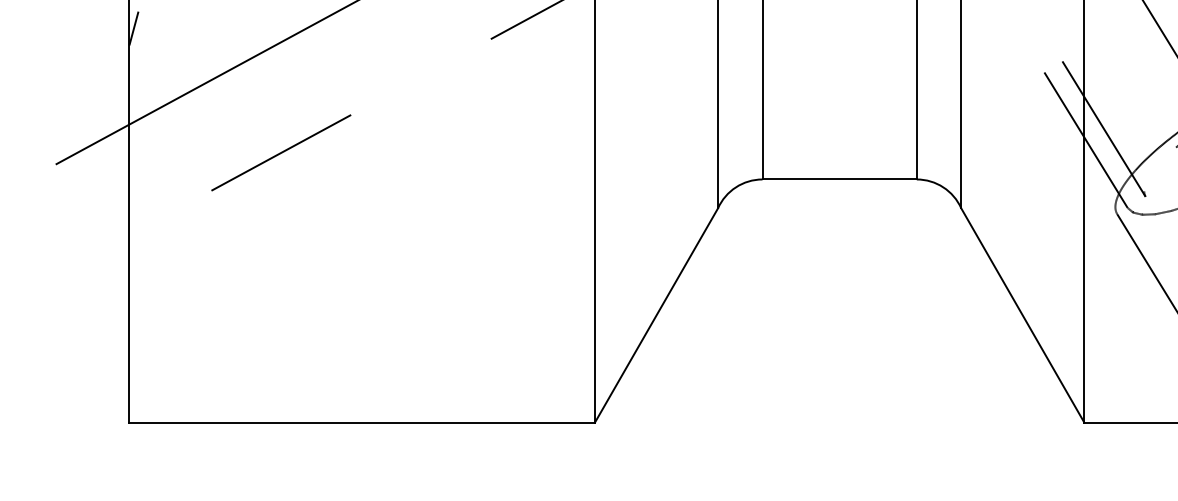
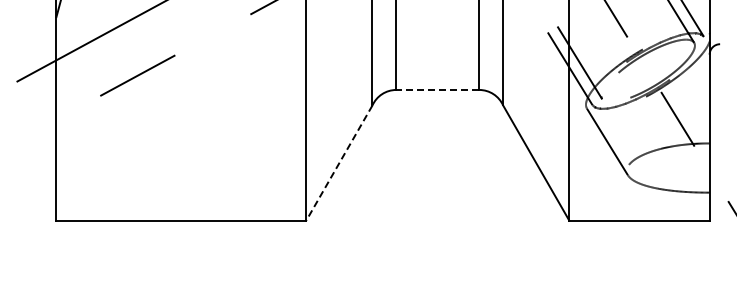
line: (839, 178) -> (437, 89), solid -> dashed
line: (656, 316) -> (339, 163), solid -> dashed

